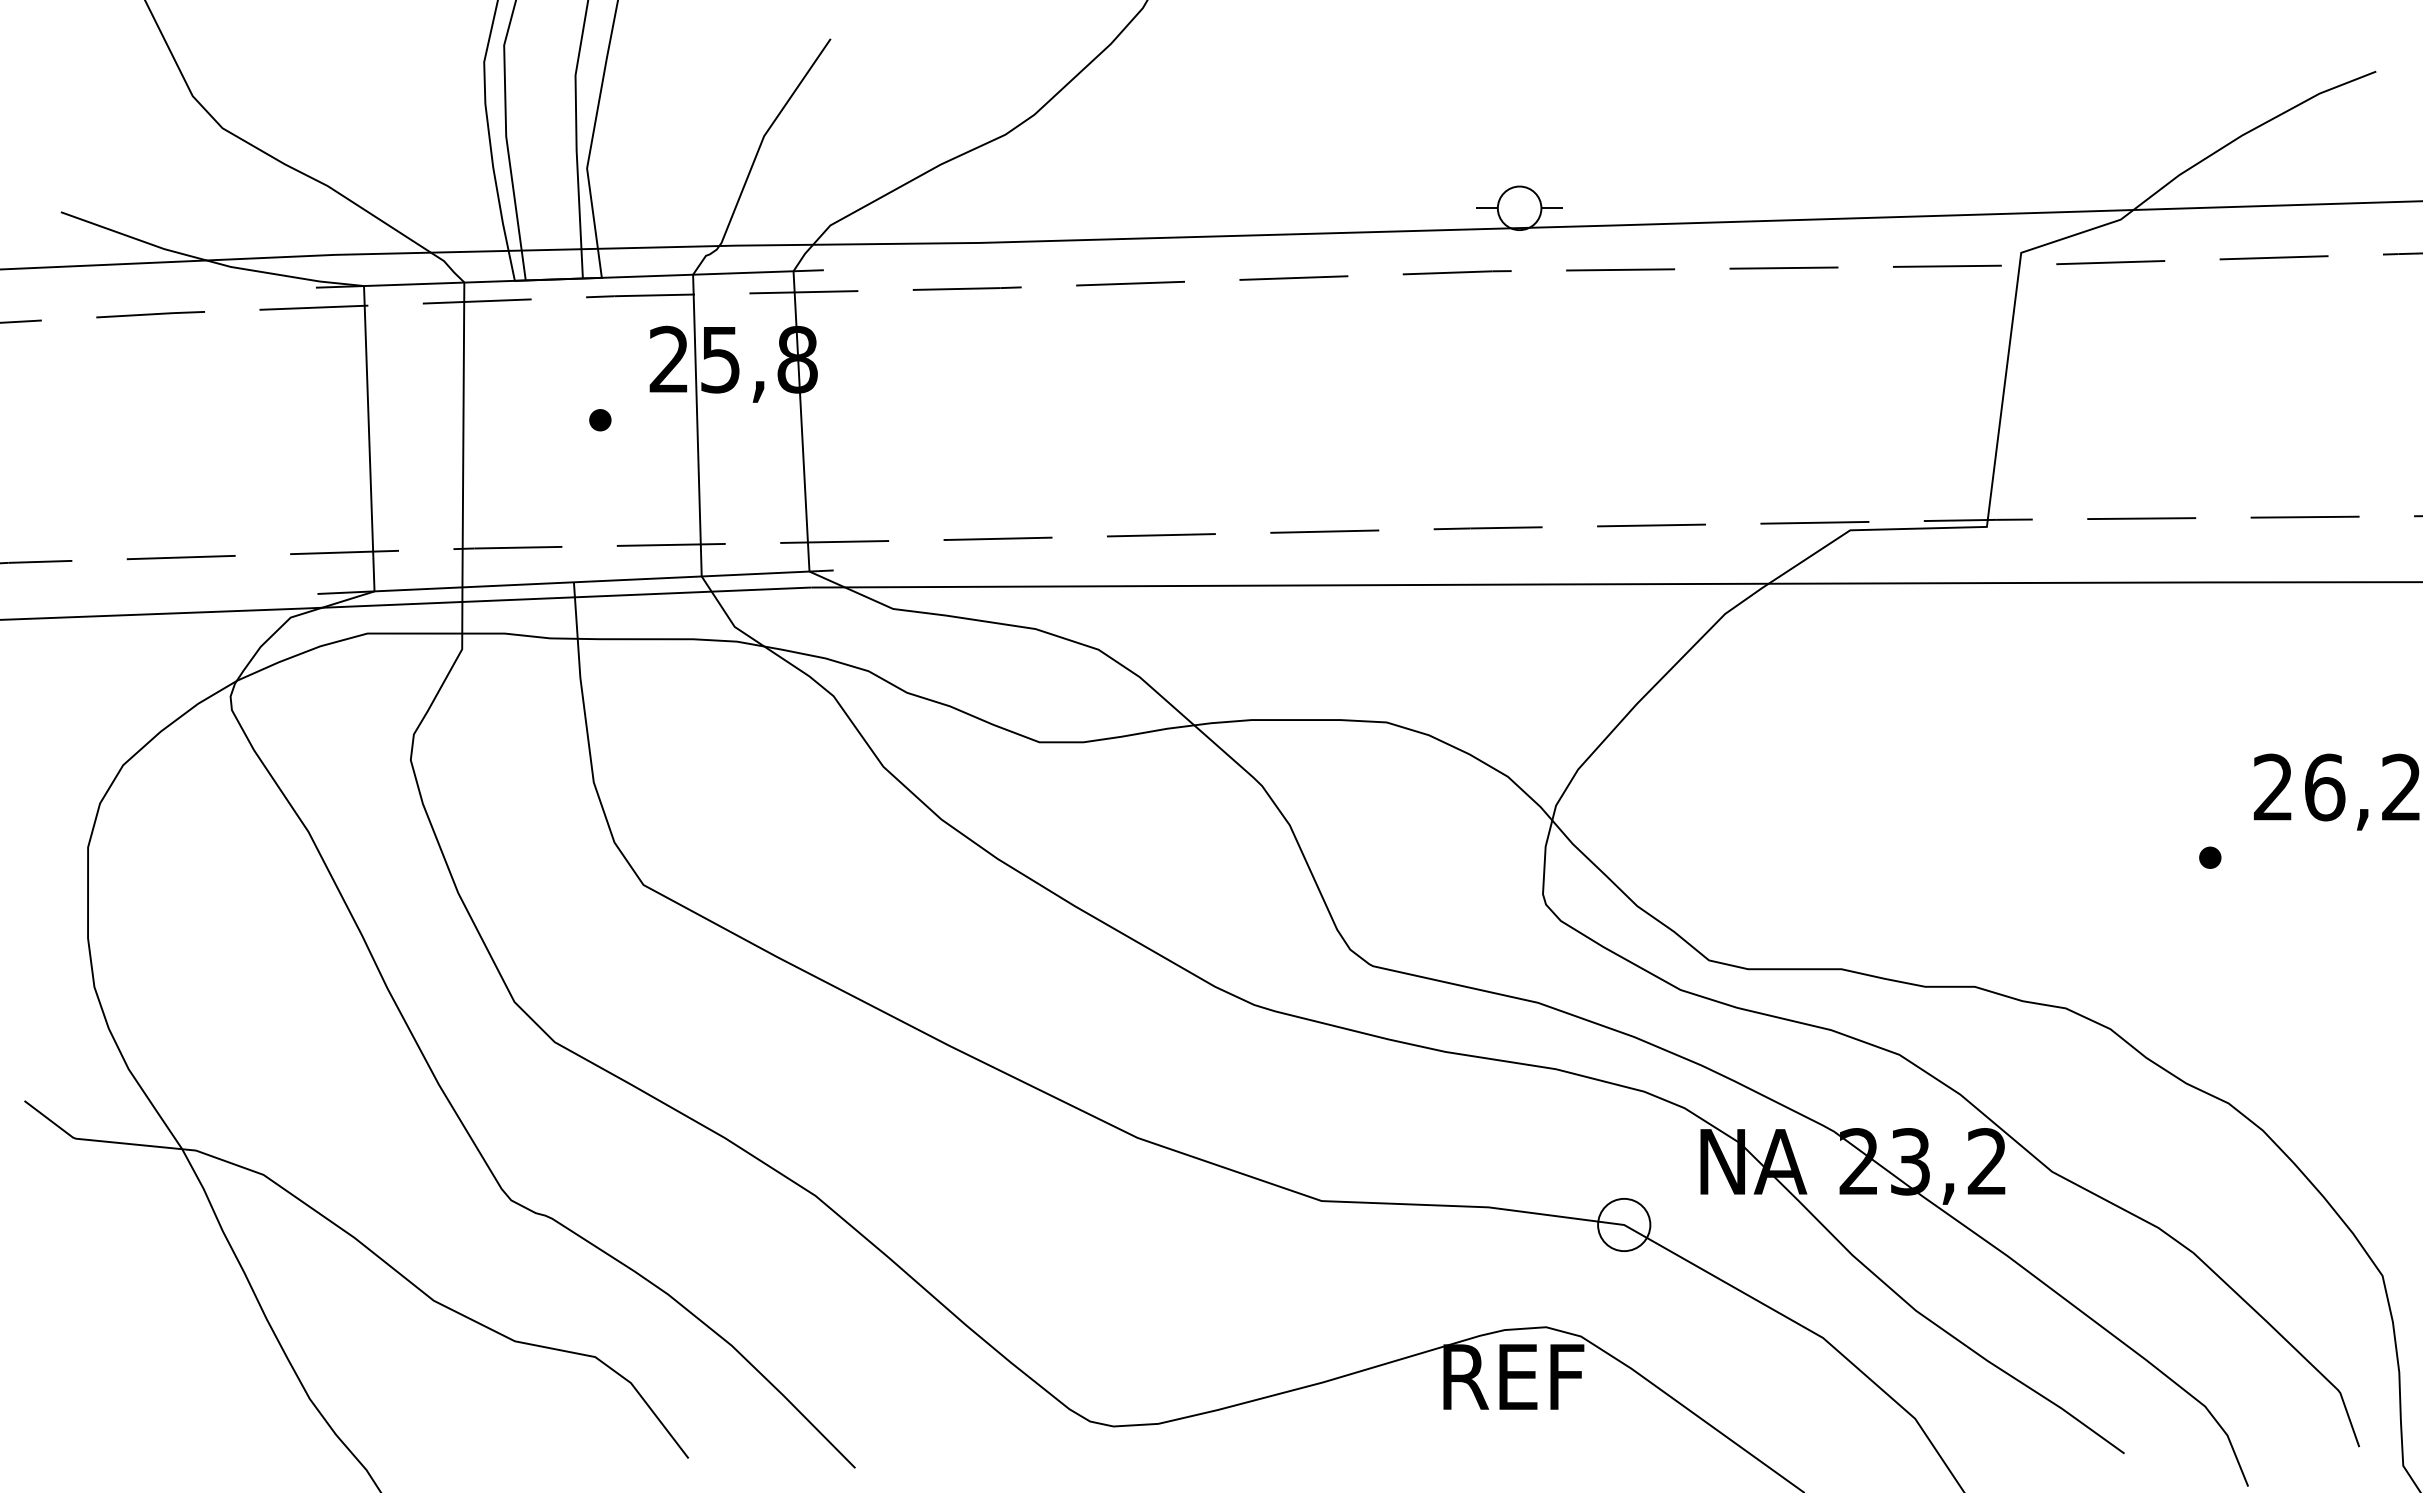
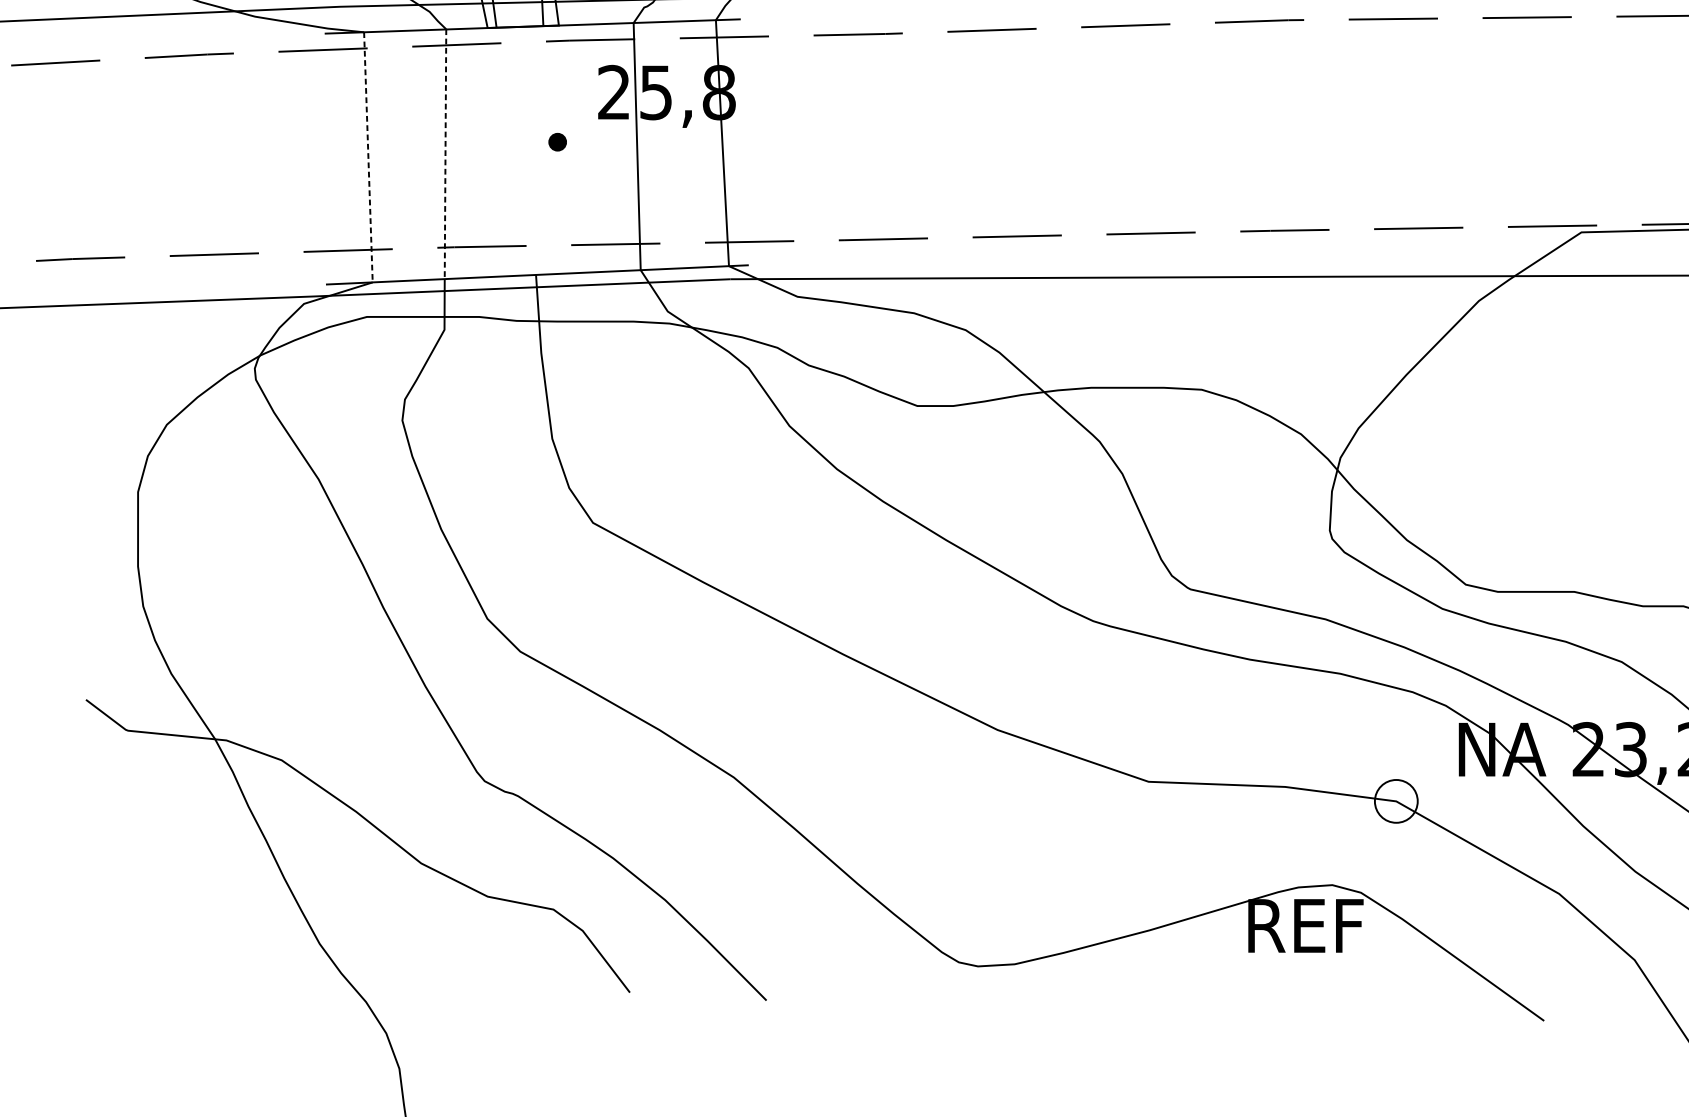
line: (463, 435) -> (445, 154), solid -> dashed
line: (369, 438) -> (368, 157), solid -> dashed

